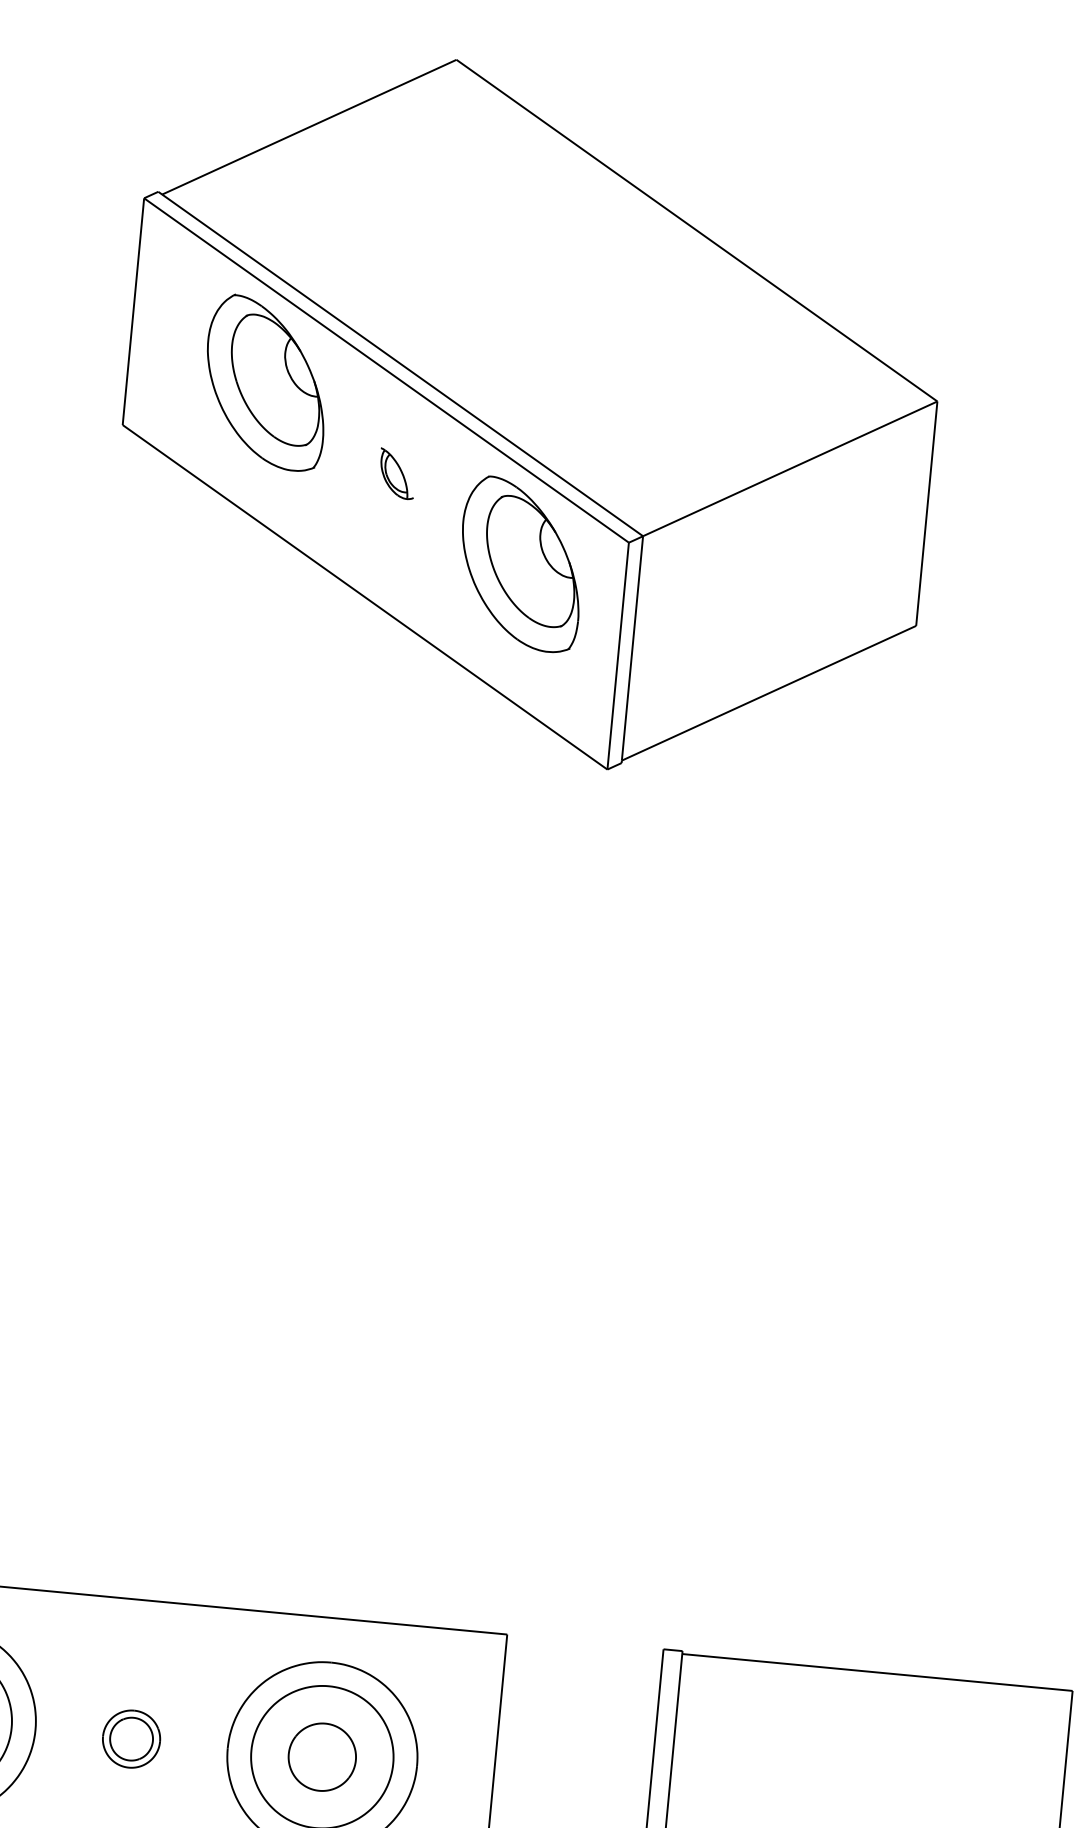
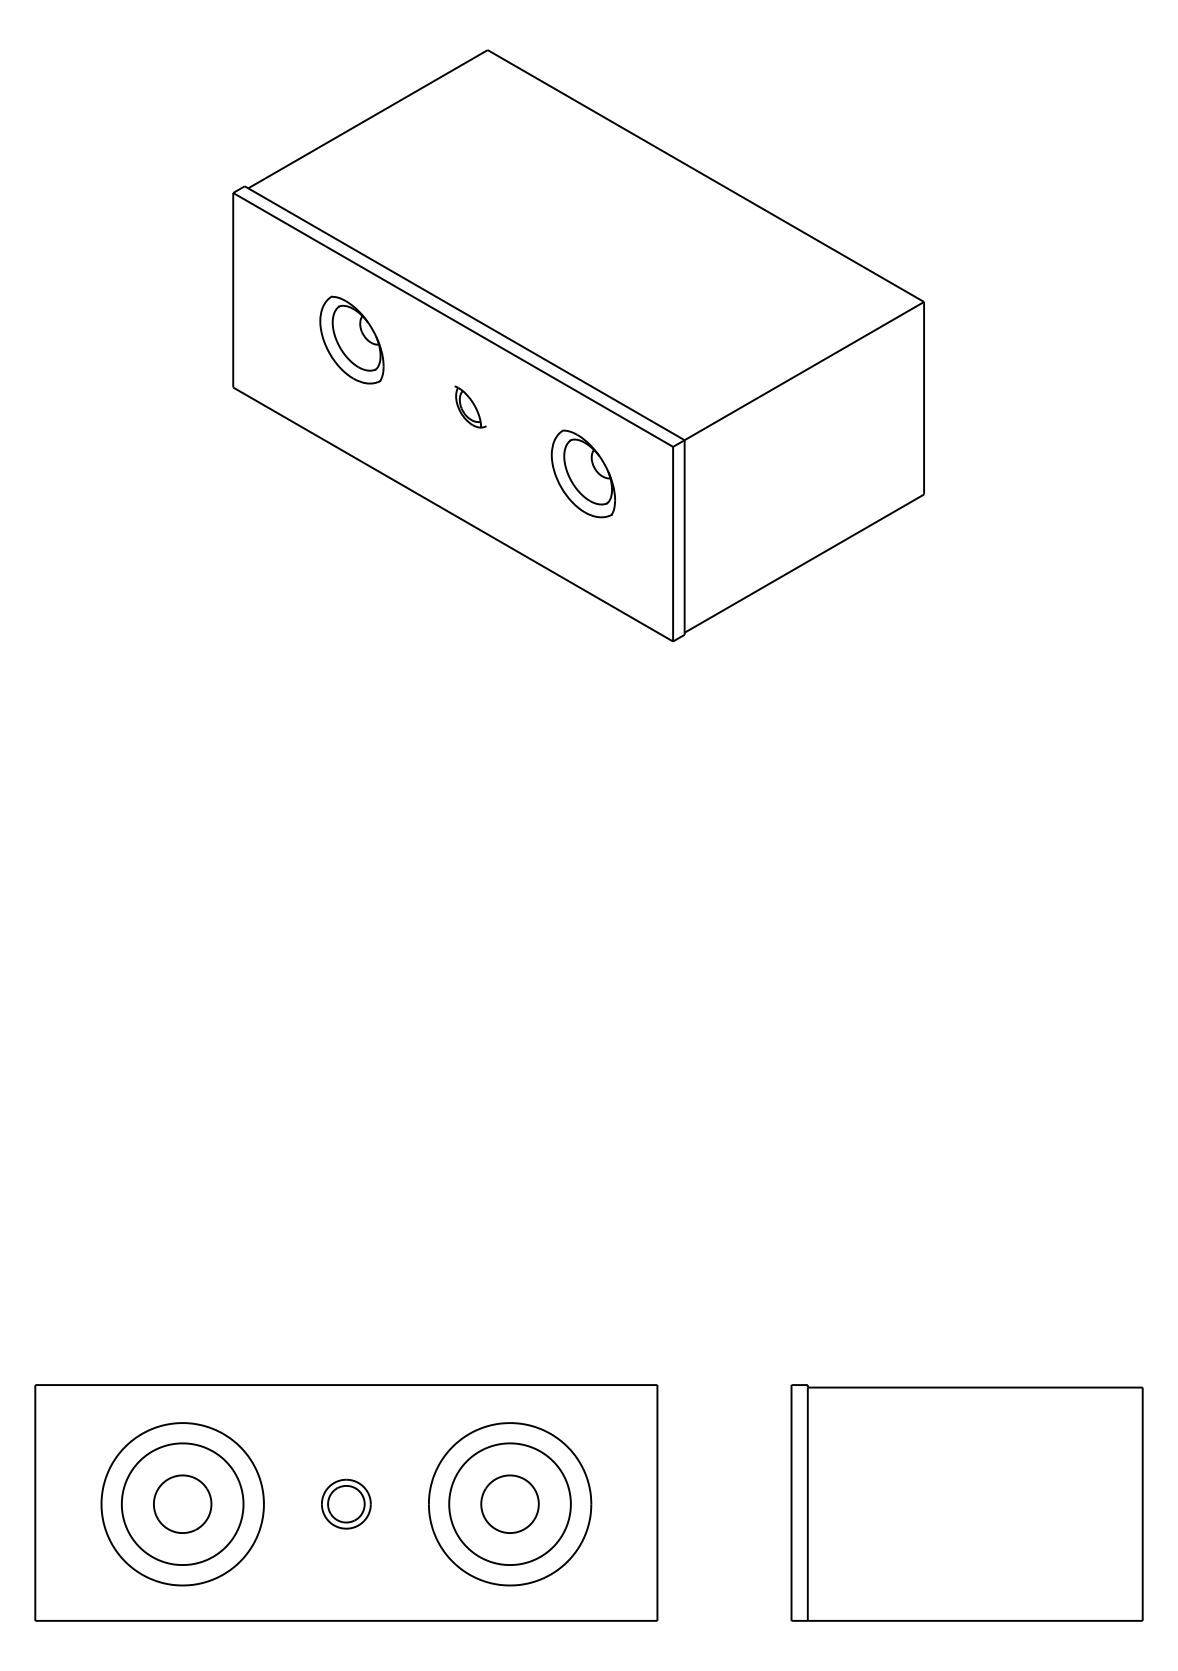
part: (265, 382) -> (351, 339), size x0.6
part: (521, 563) -> (583, 473), size x0.6

